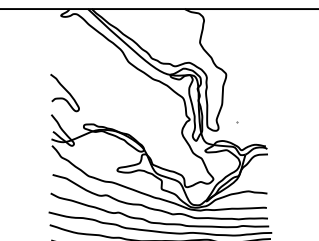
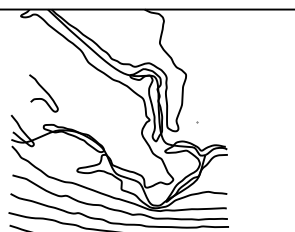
curve: (65, 90) -> (44, 90), moved

